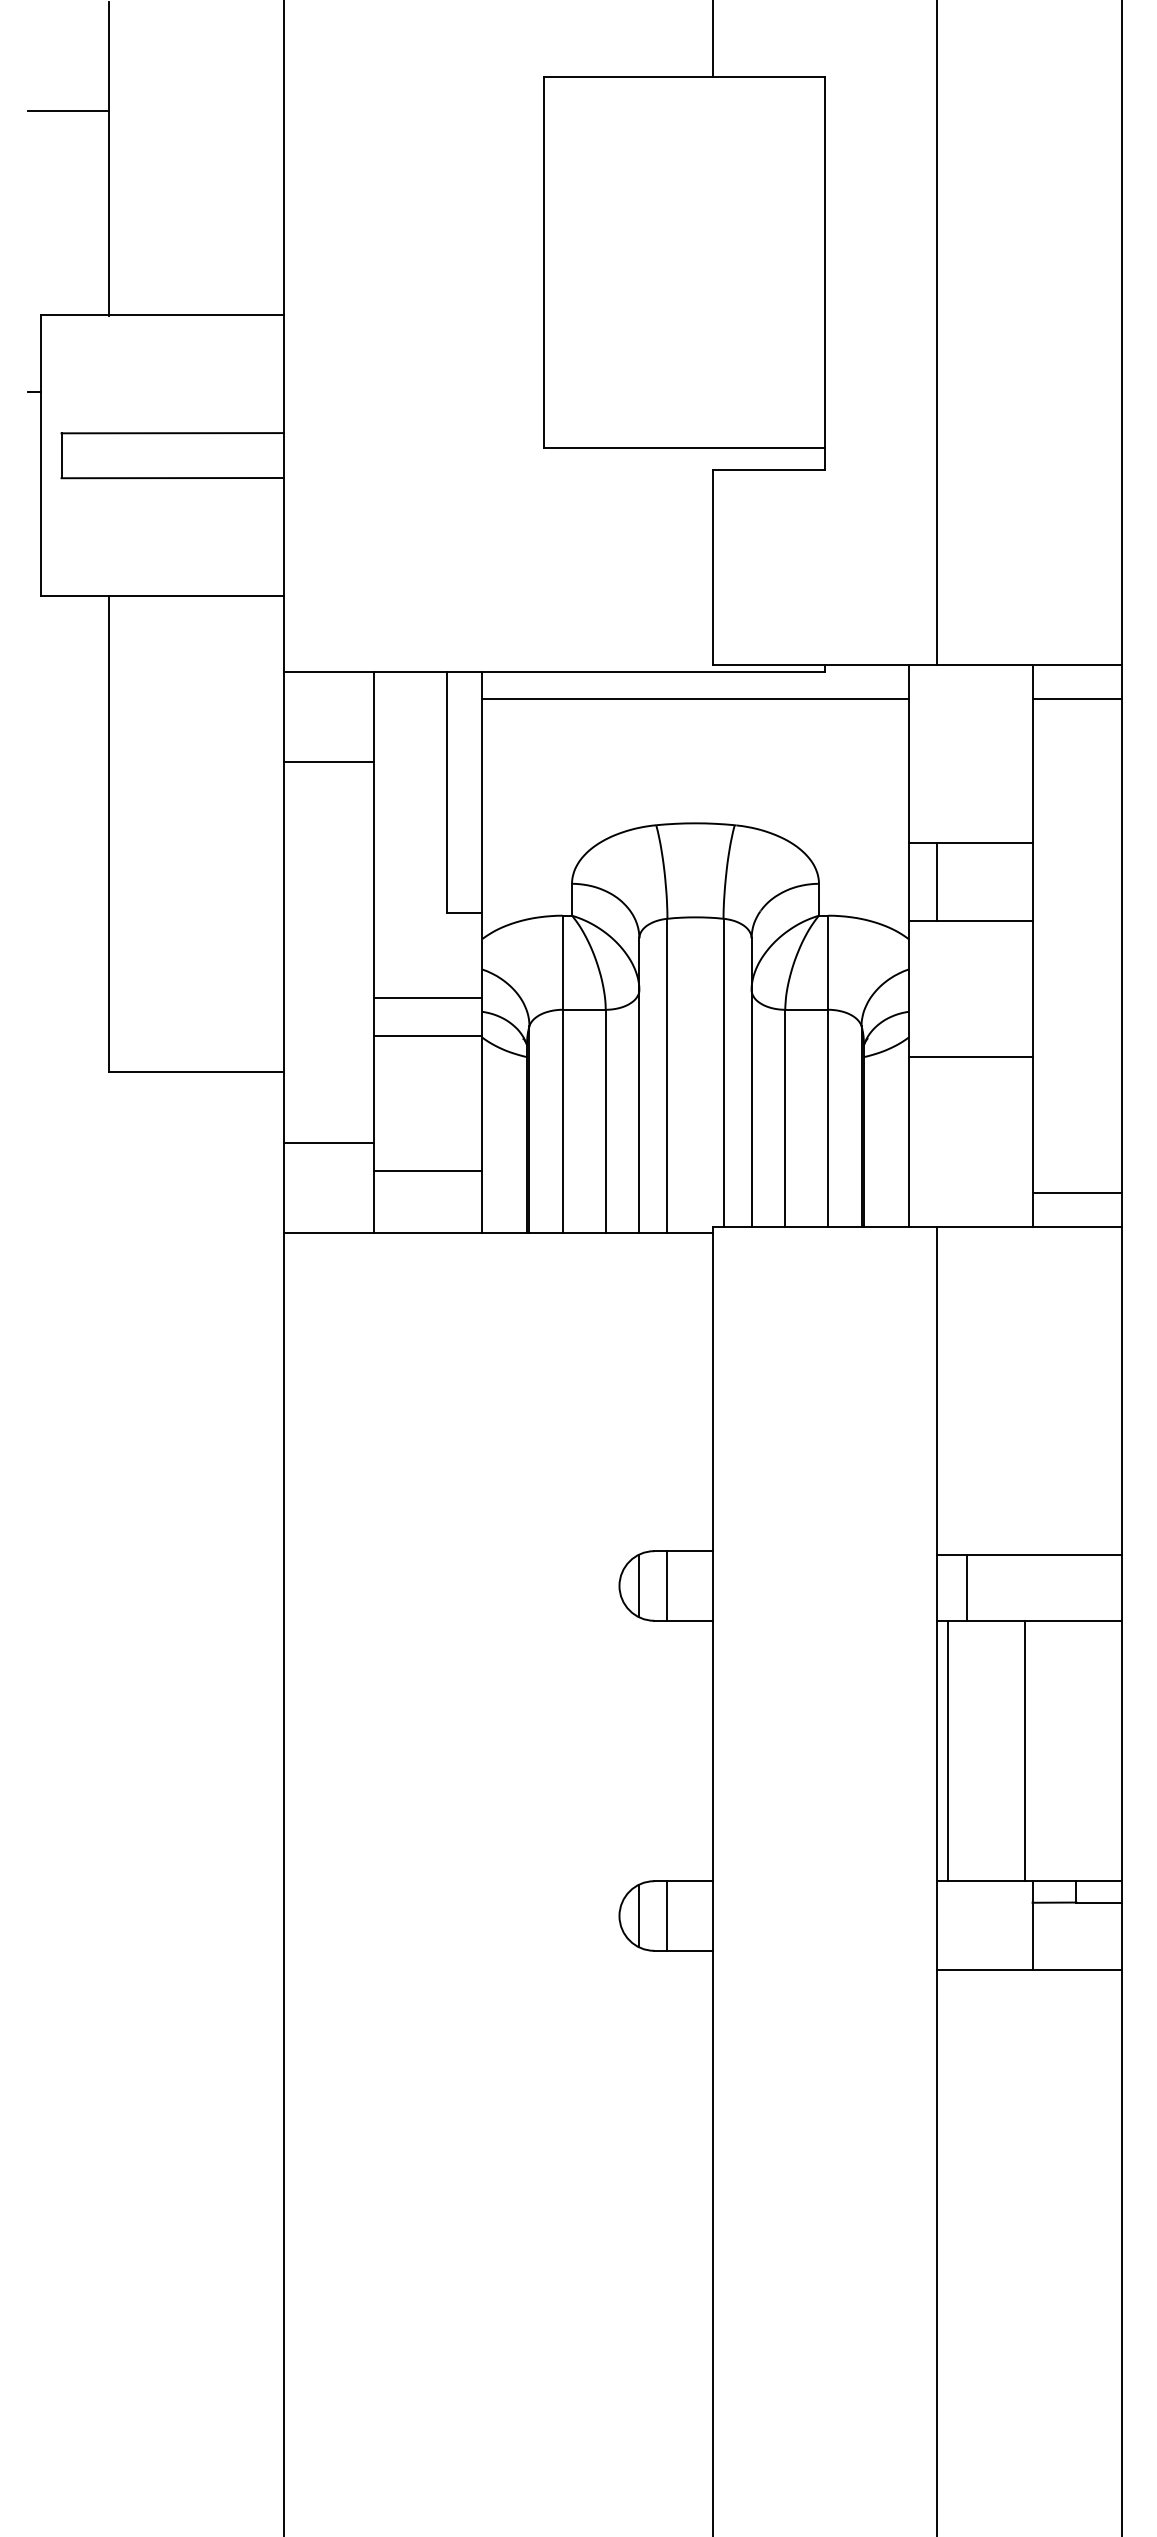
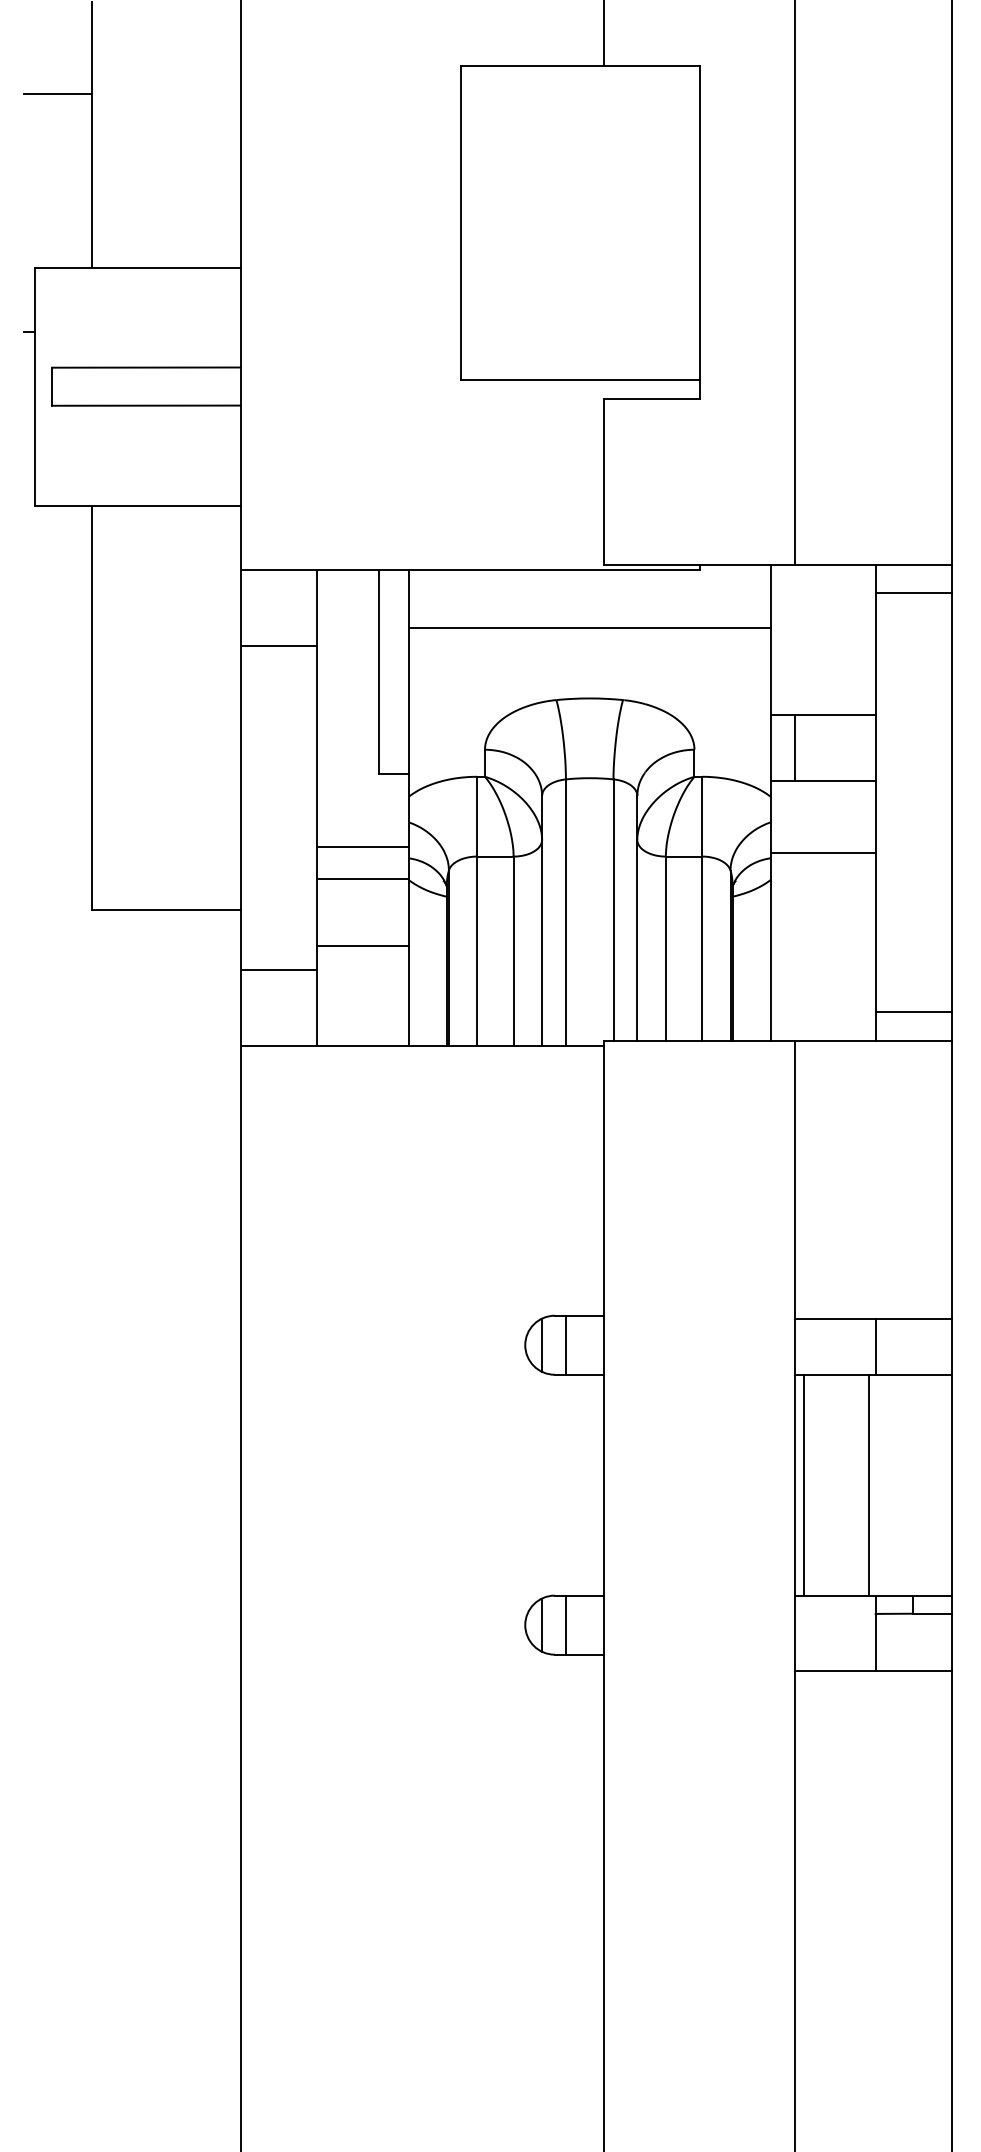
line: (695, 698) -> (589, 628), moved
line: (970, 1056) -> (822, 852), moved
line: (427, 1170) -> (362, 946), moved
line: (966, 1587) -> (875, 1346), moved

